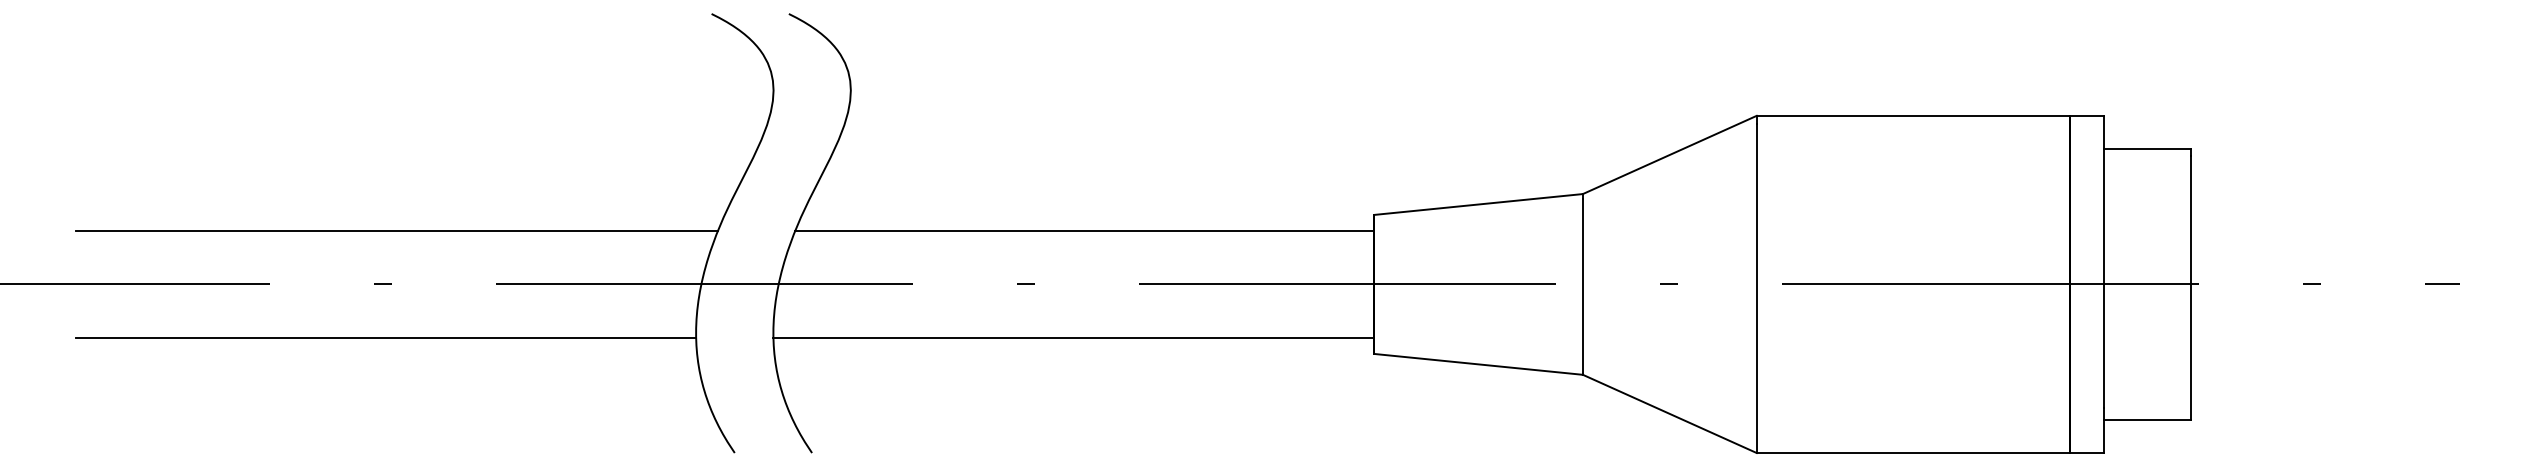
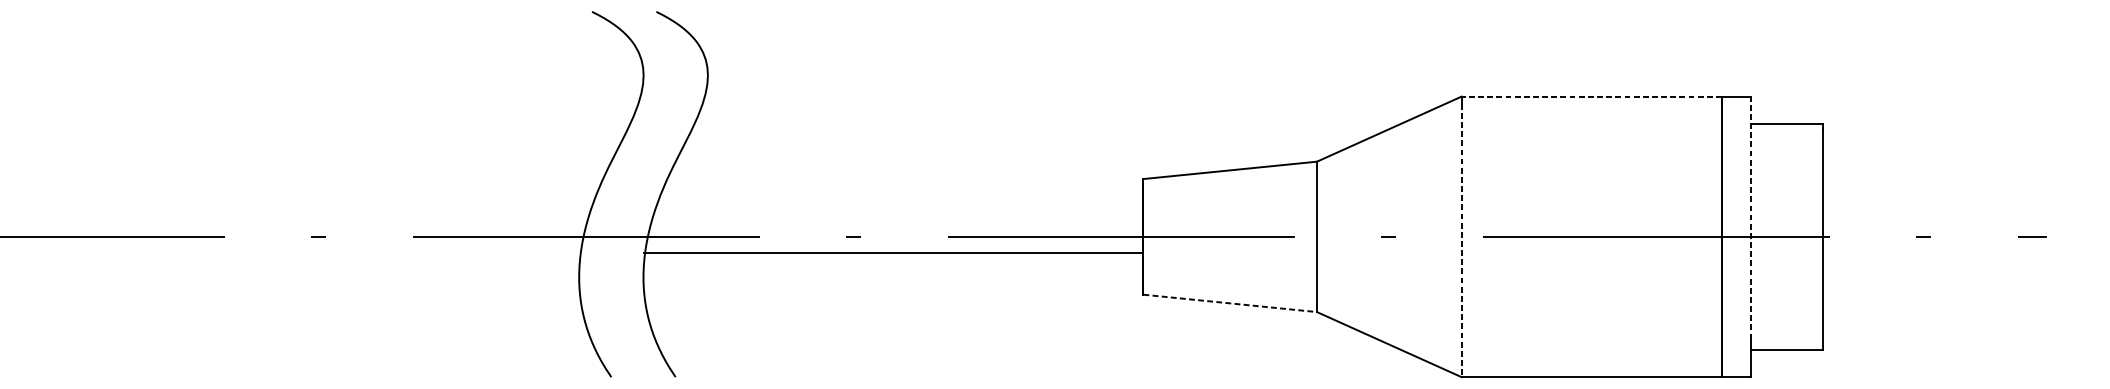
line: (1912, 115) -> (1591, 96), solid -> dashed
line: (397, 230) -> (330, 192), removed
line: (1084, 230) -> (902, 192), removed
line: (2104, 261) -> (1750, 217), solid -> dashed
line: (1756, 289) -> (1461, 241), solid -> dashed
line: (386, 338) -> (321, 281), removed
line: (1073, 338) -> (893, 252), moved
line: (1478, 364) -> (1230, 303), solid -> dashed

